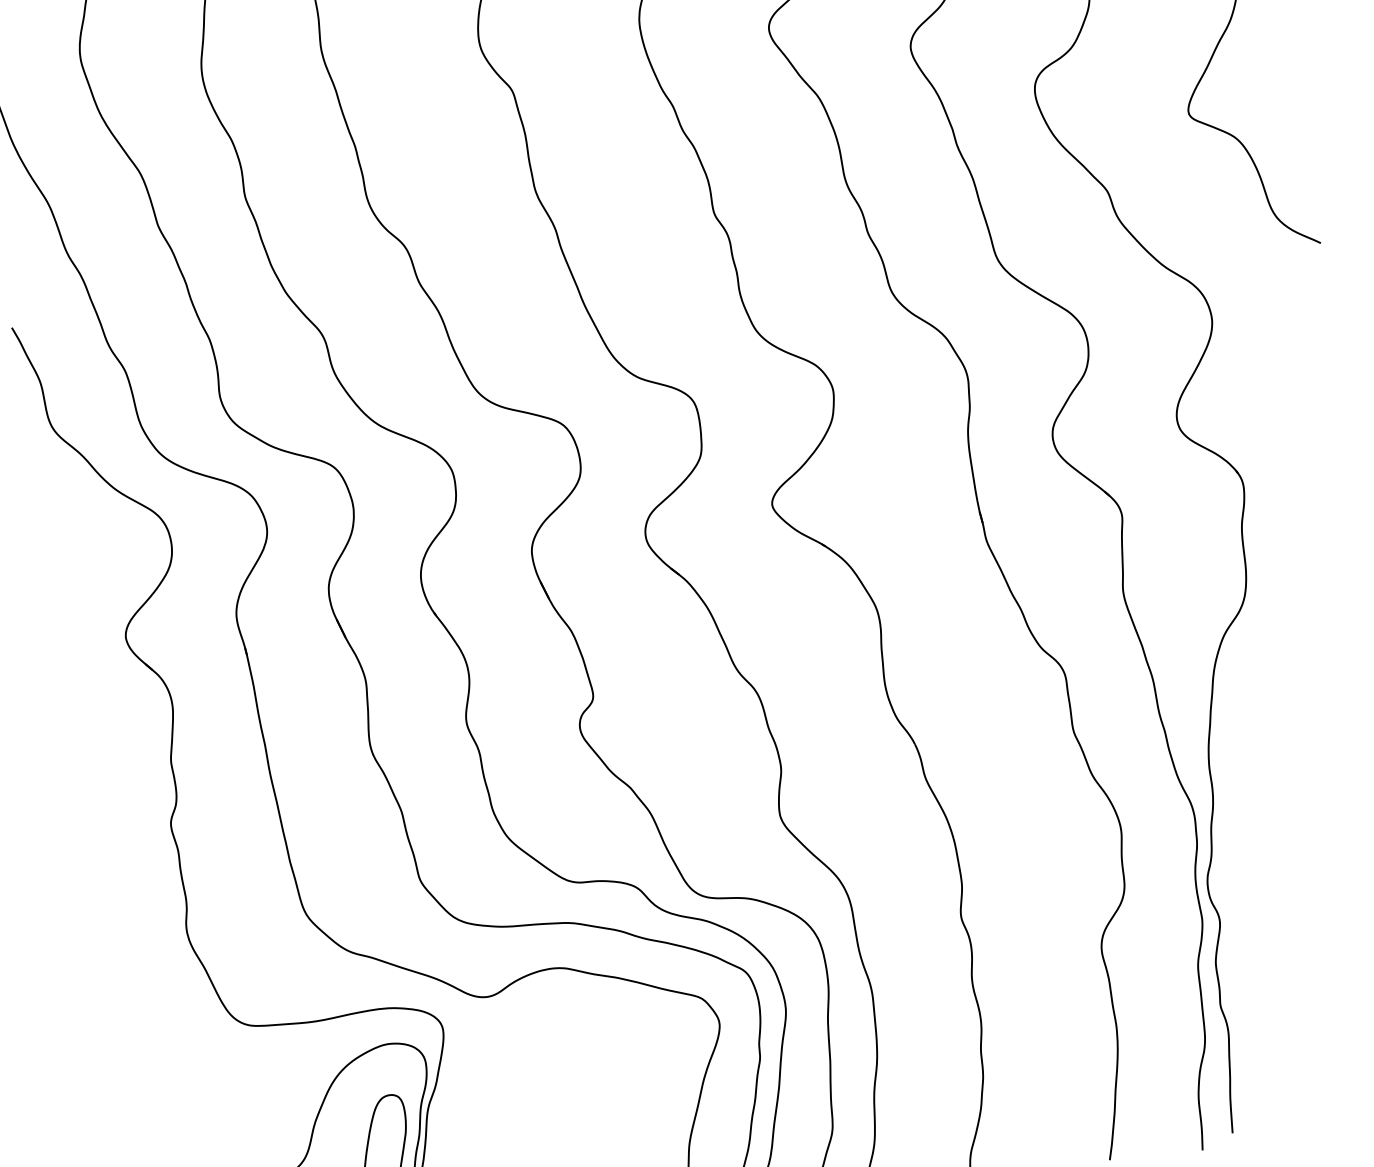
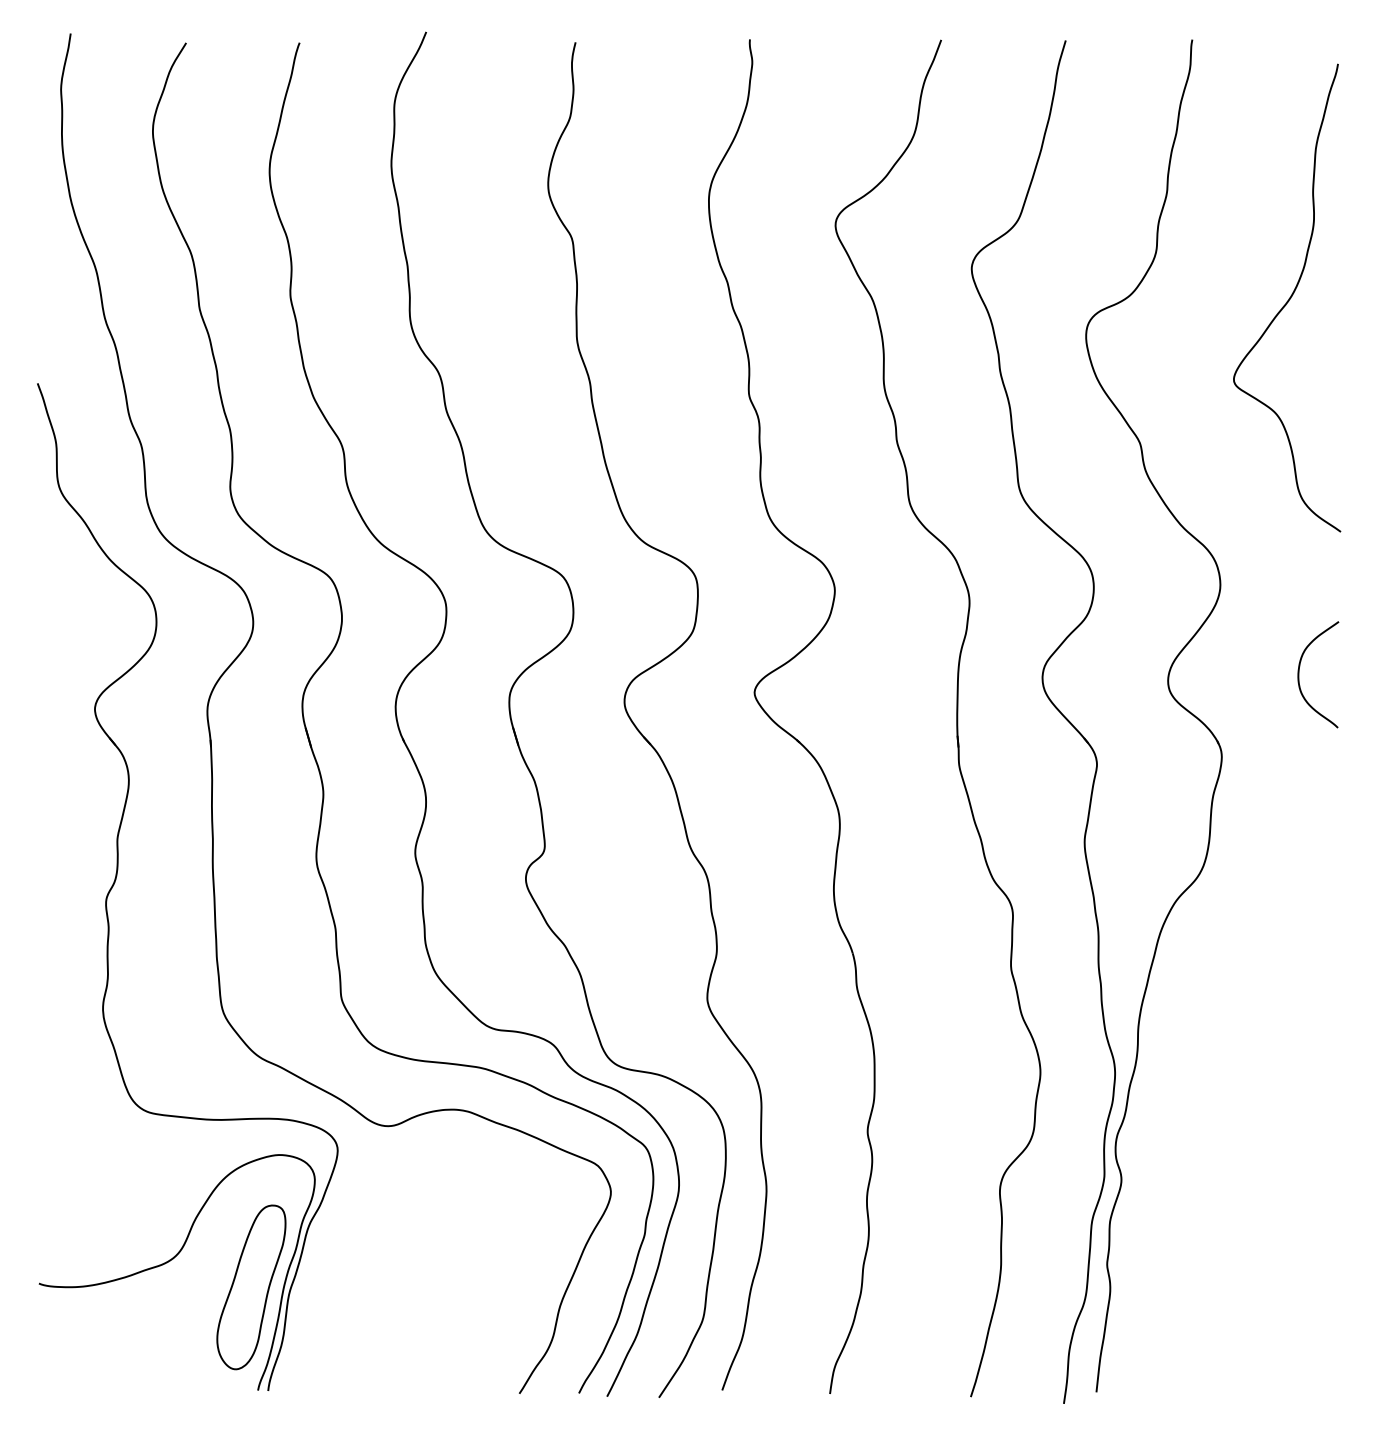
curve: (1305, 390) -> (1299, 674), added

